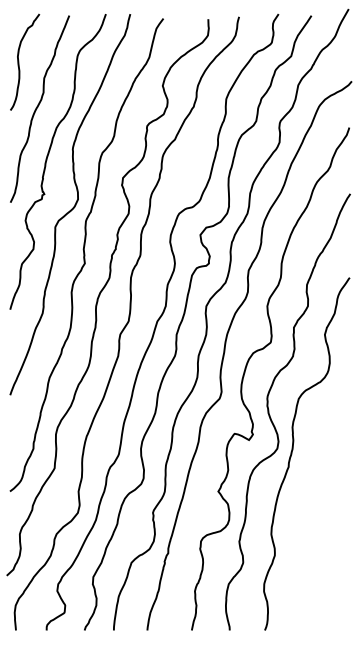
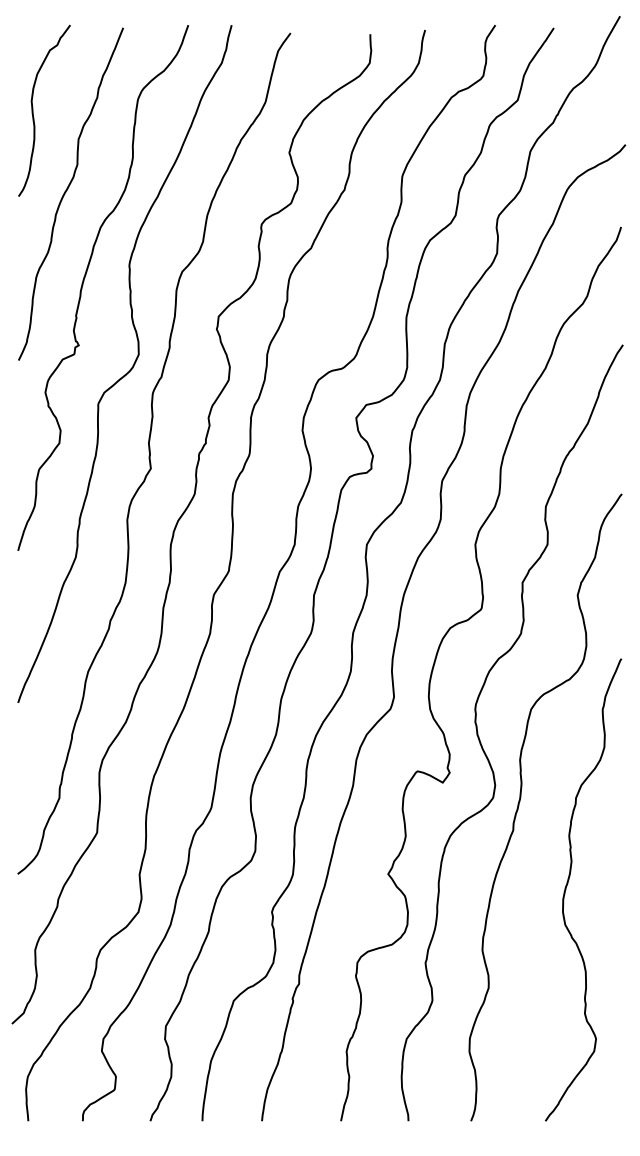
curve: (320, 496) -> (569, 882), added

